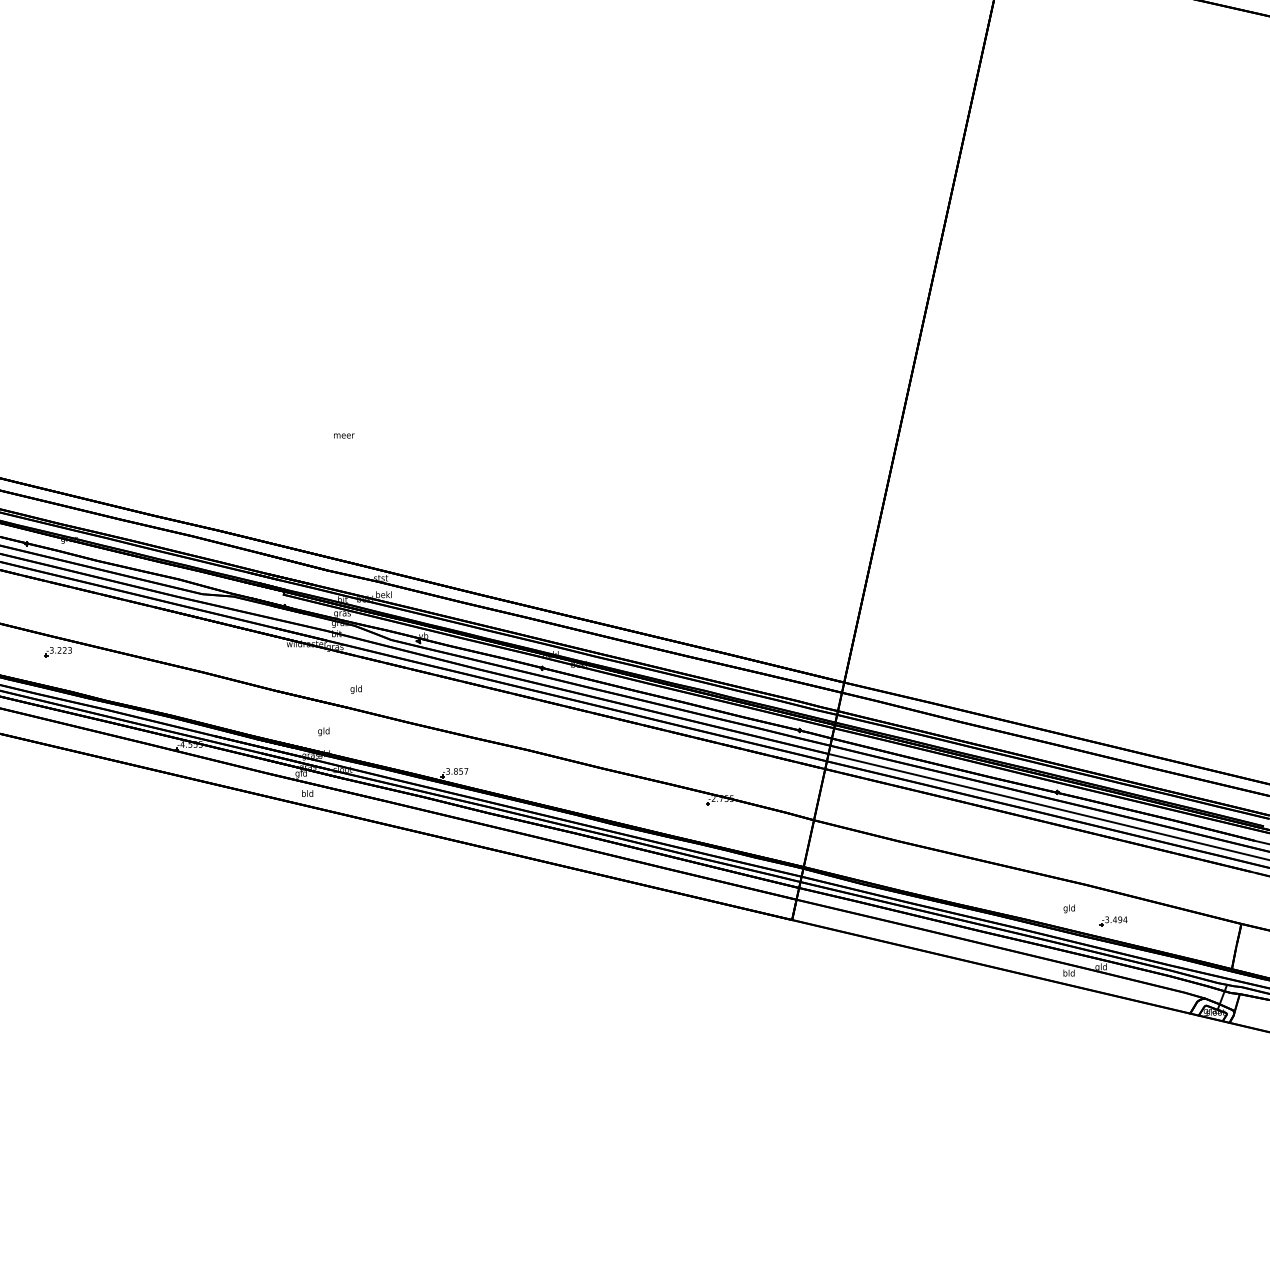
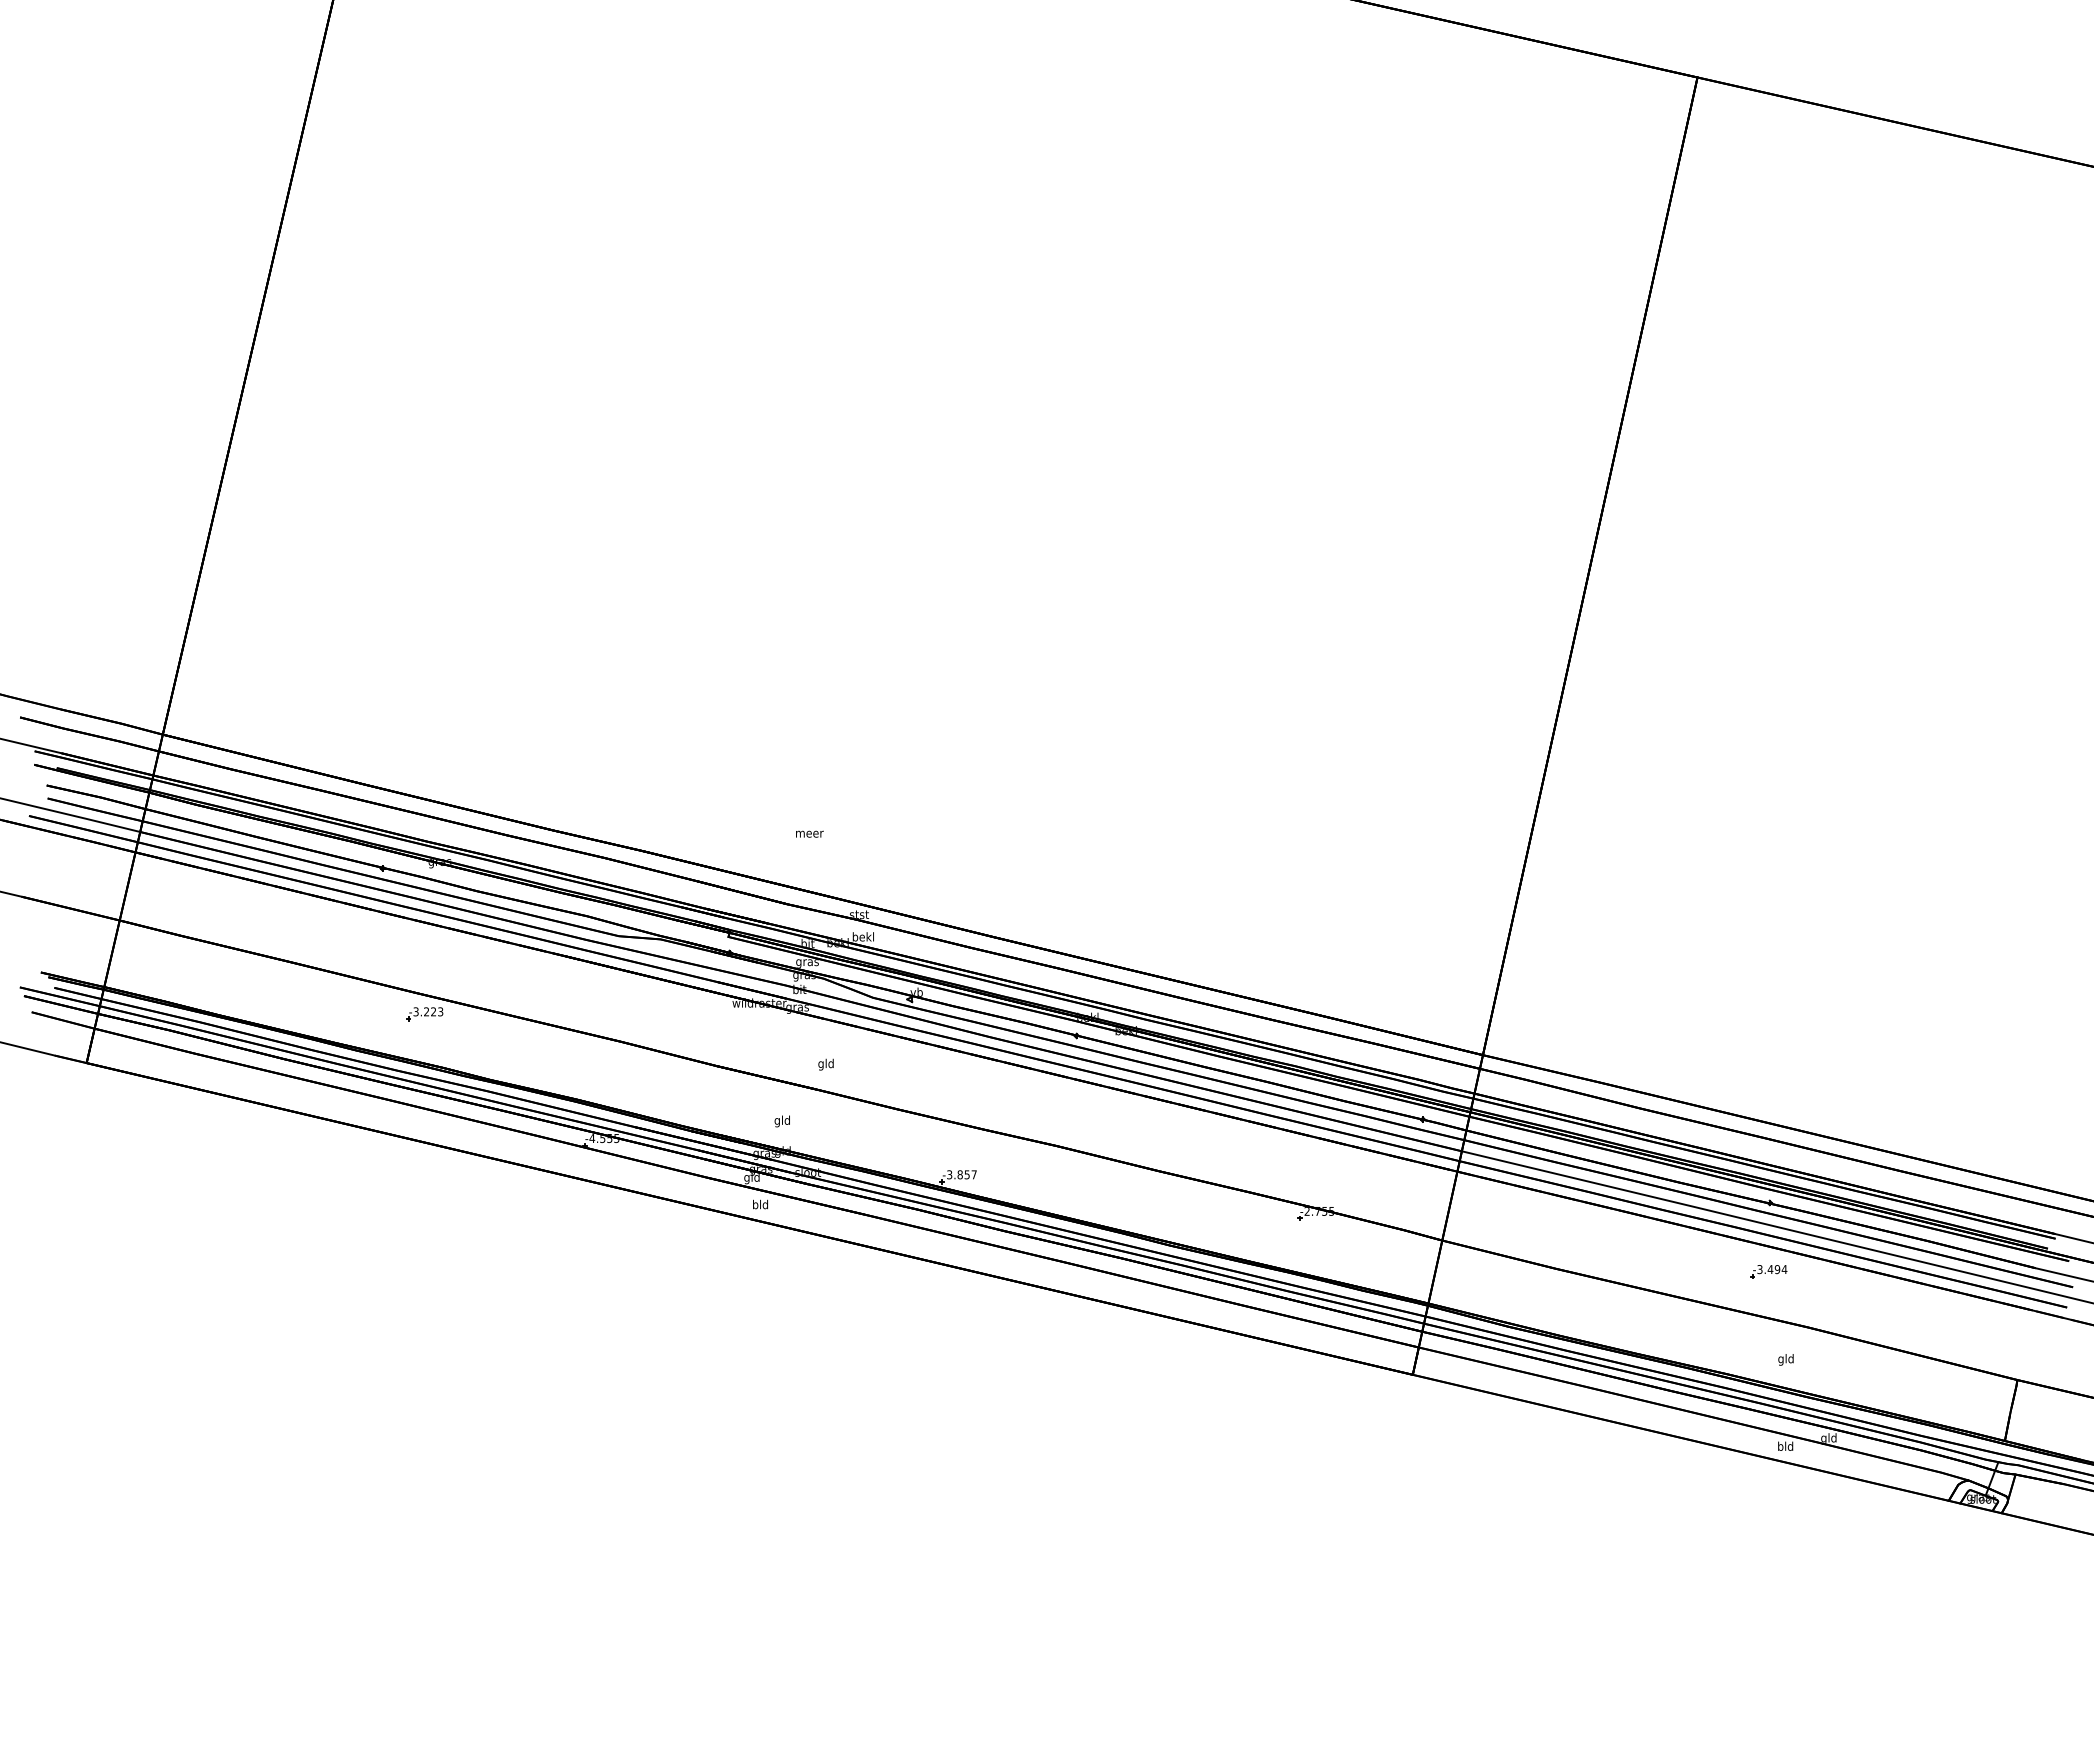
text: (343, 435) -> (809, 833), moved
part: (1113, 921) -> (1768, 1271), moved

